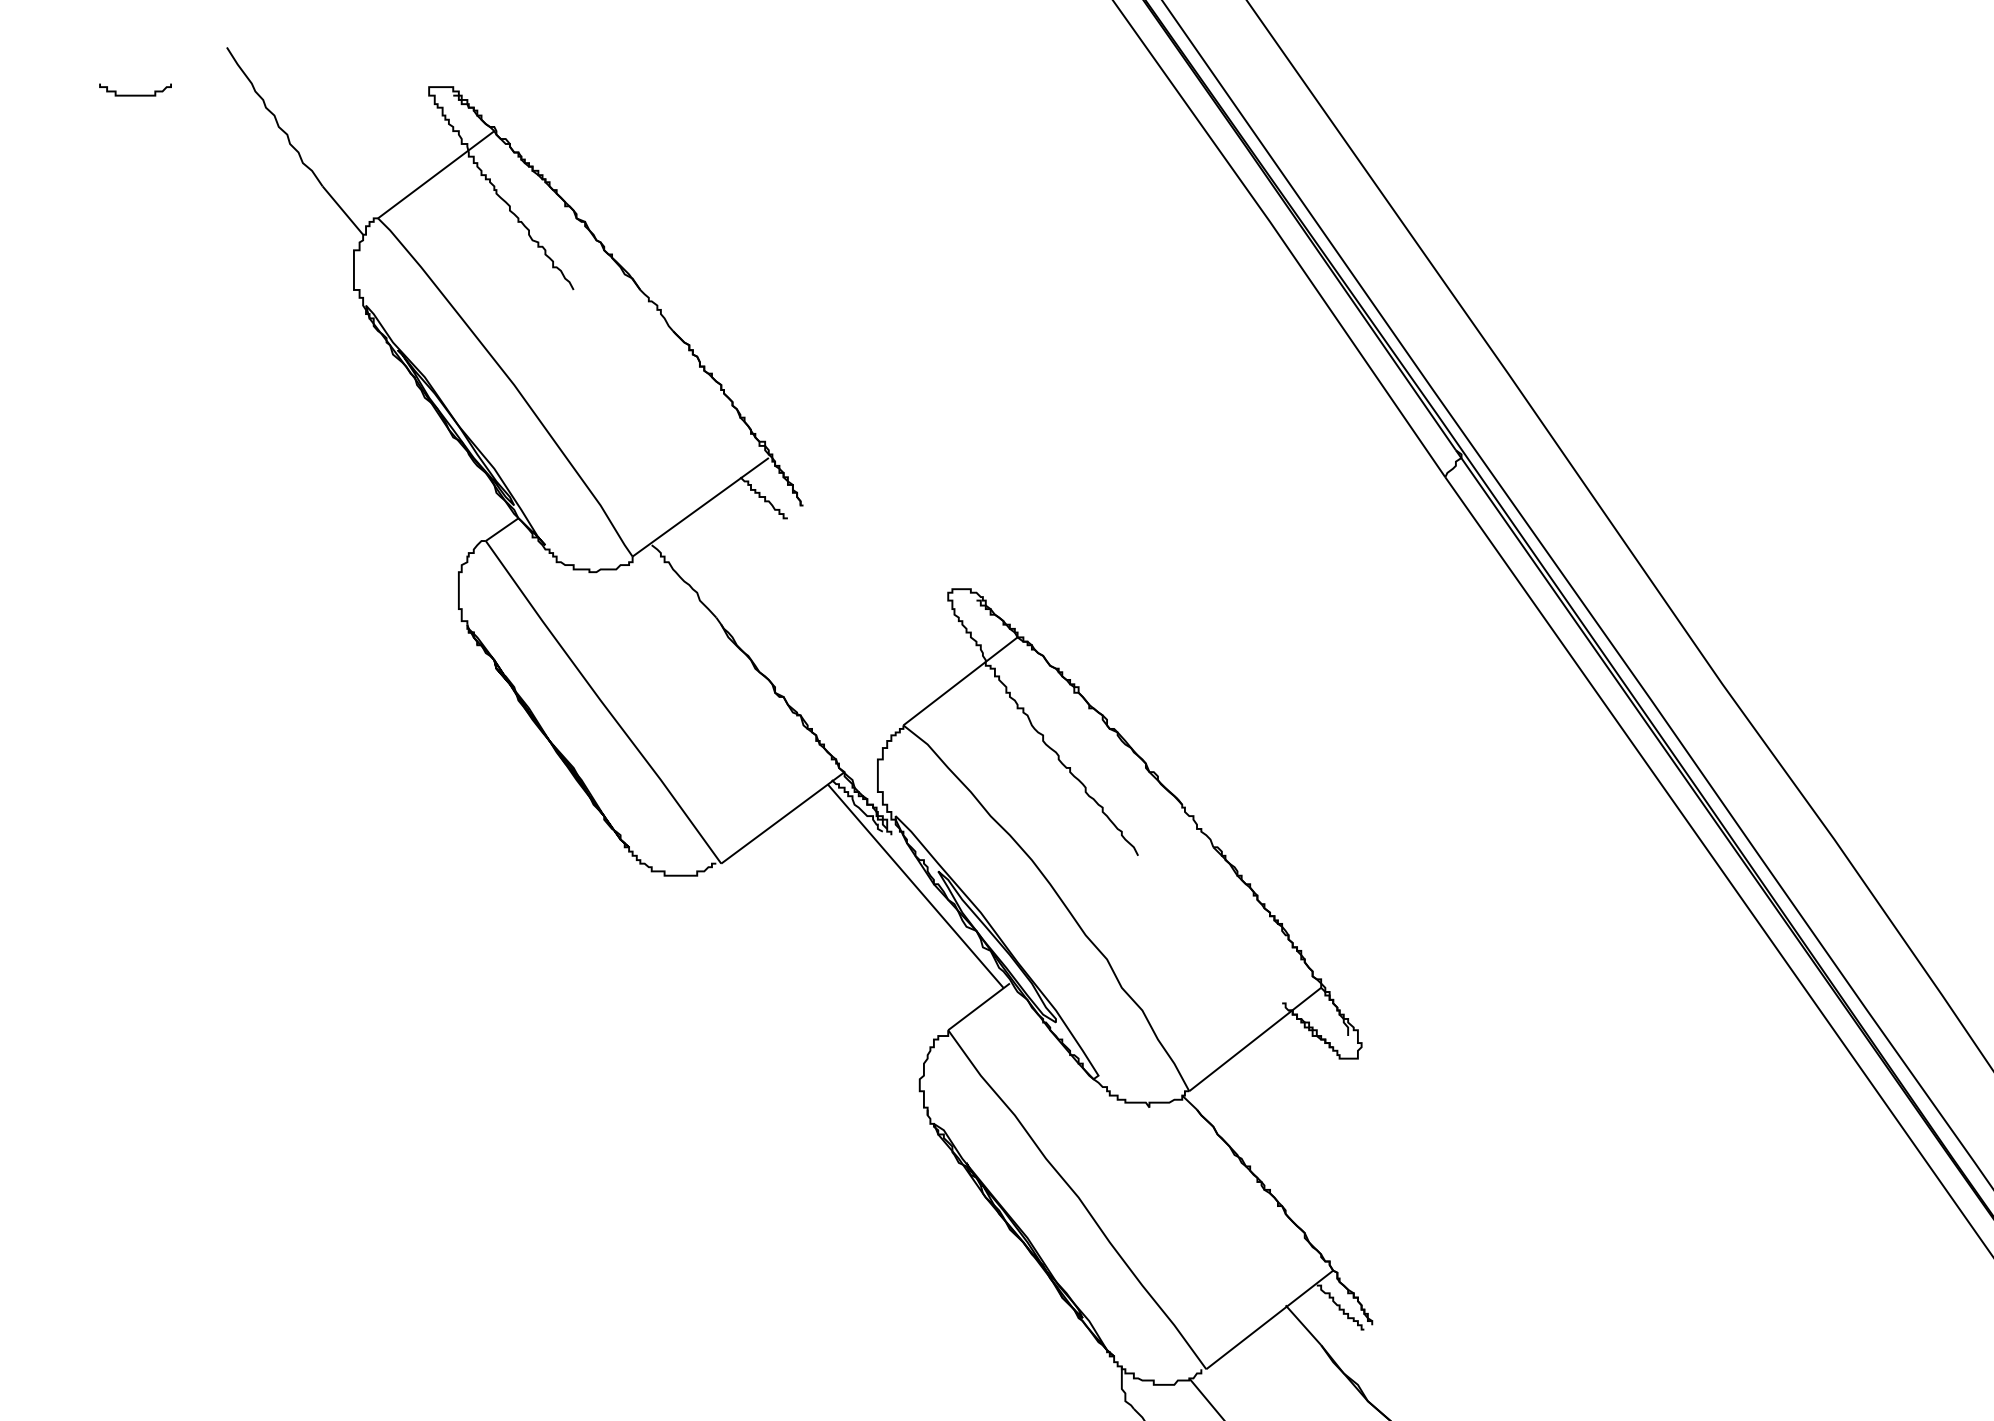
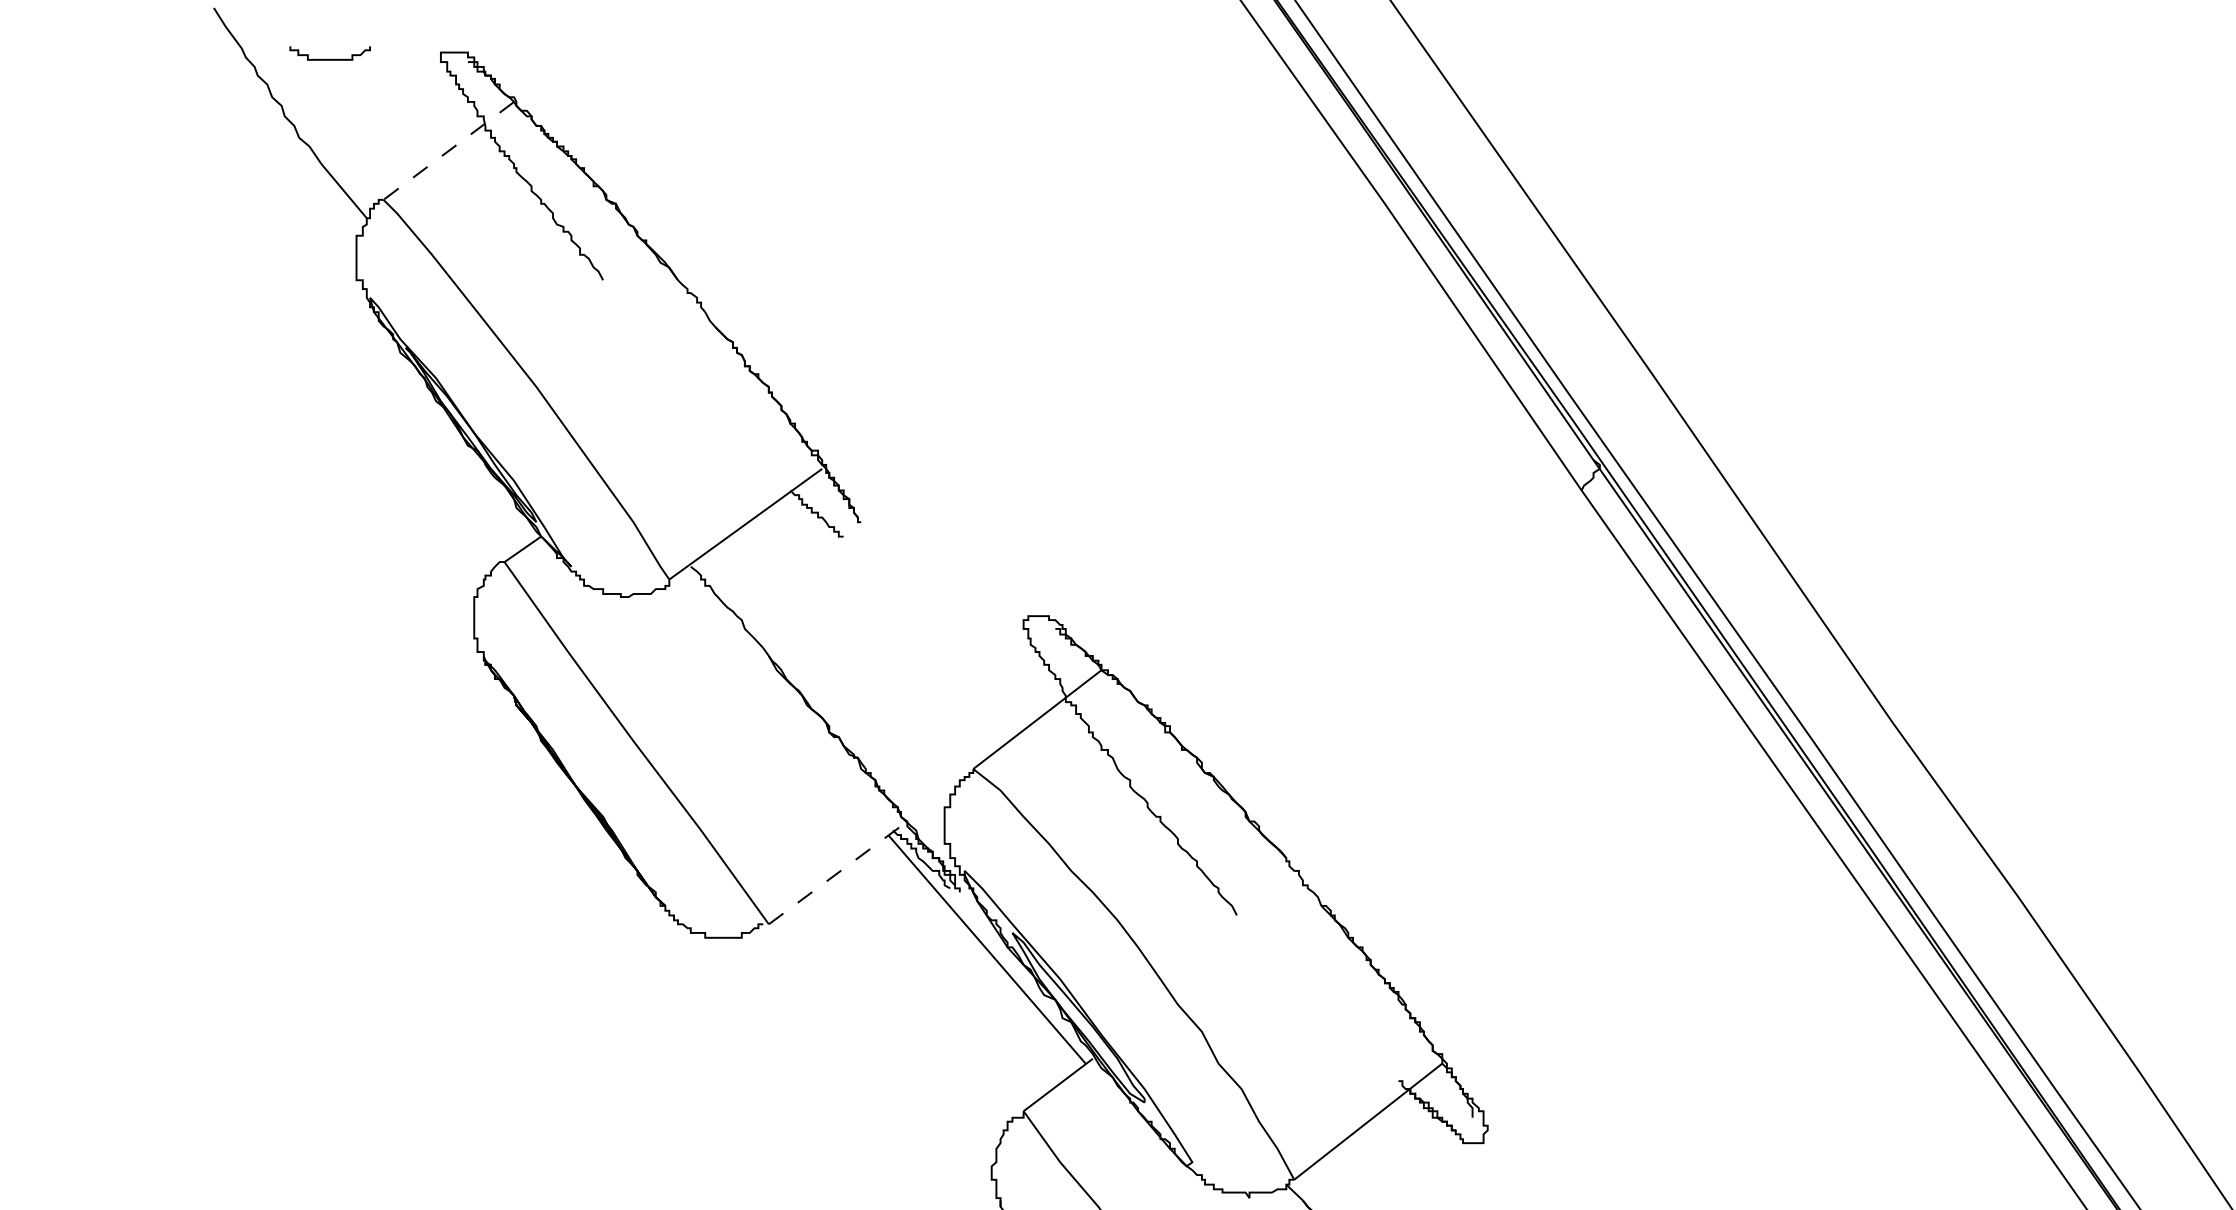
curve: (135, 94) -> (330, 58), moved
line: (436, 174) -> (449, 150), solid -> dashed
line: (782, 817) -> (837, 872), solid -> dashed

